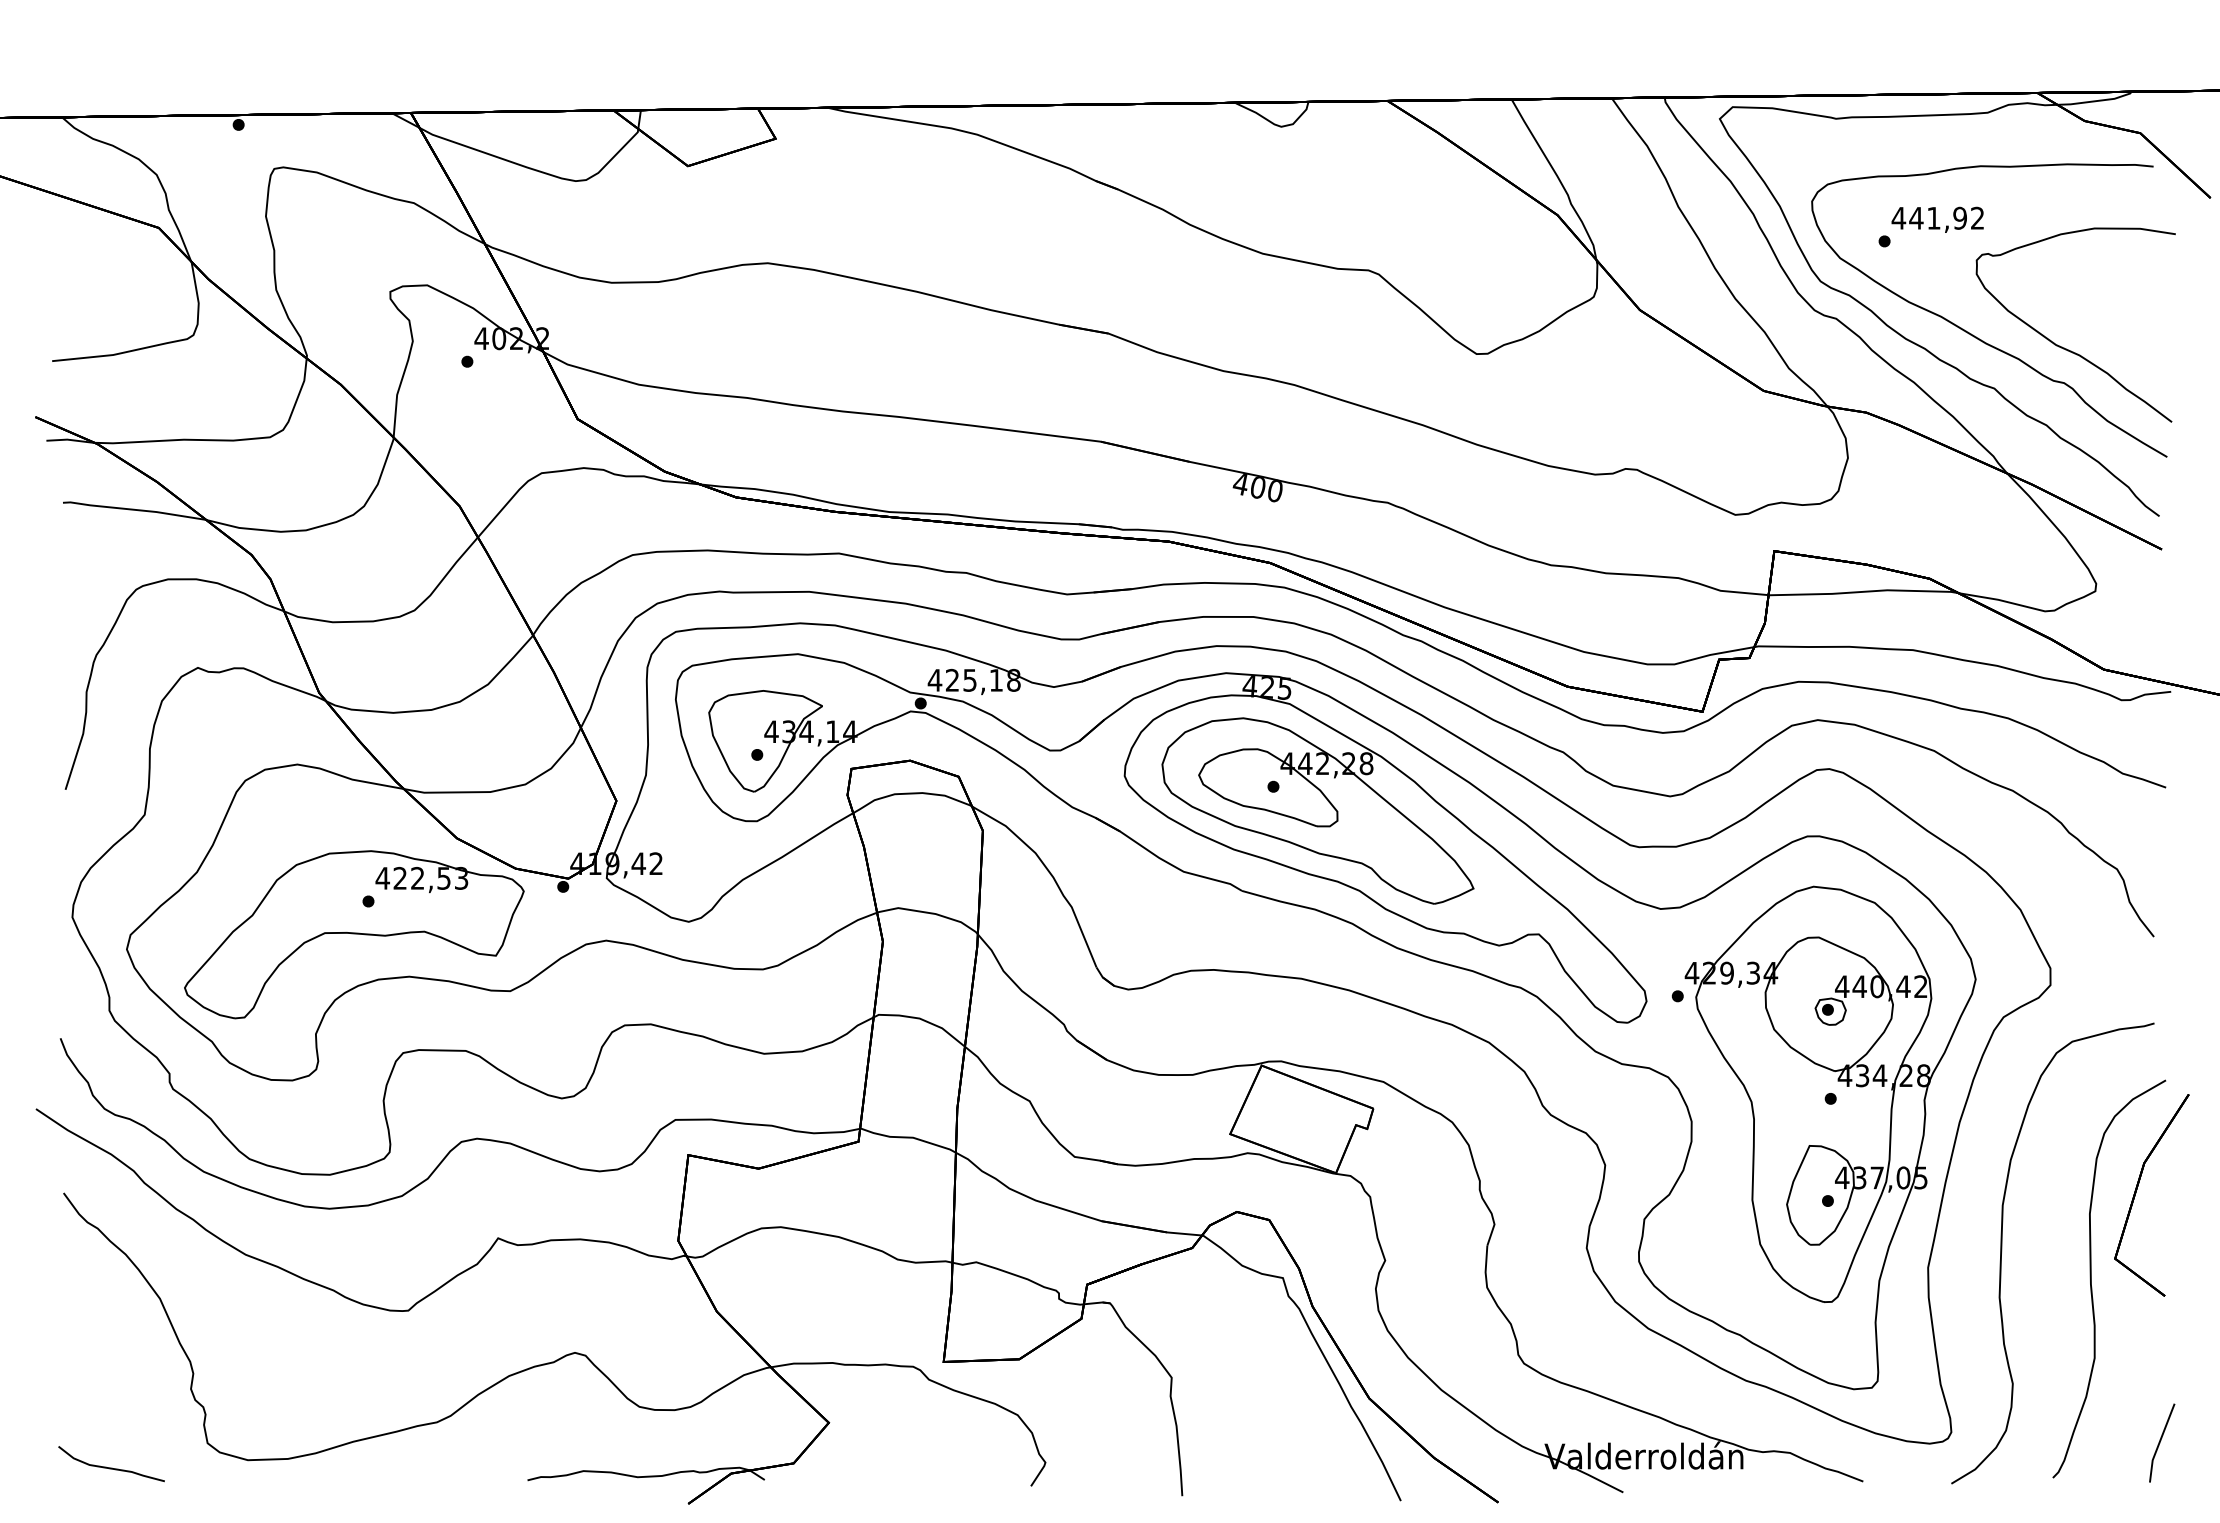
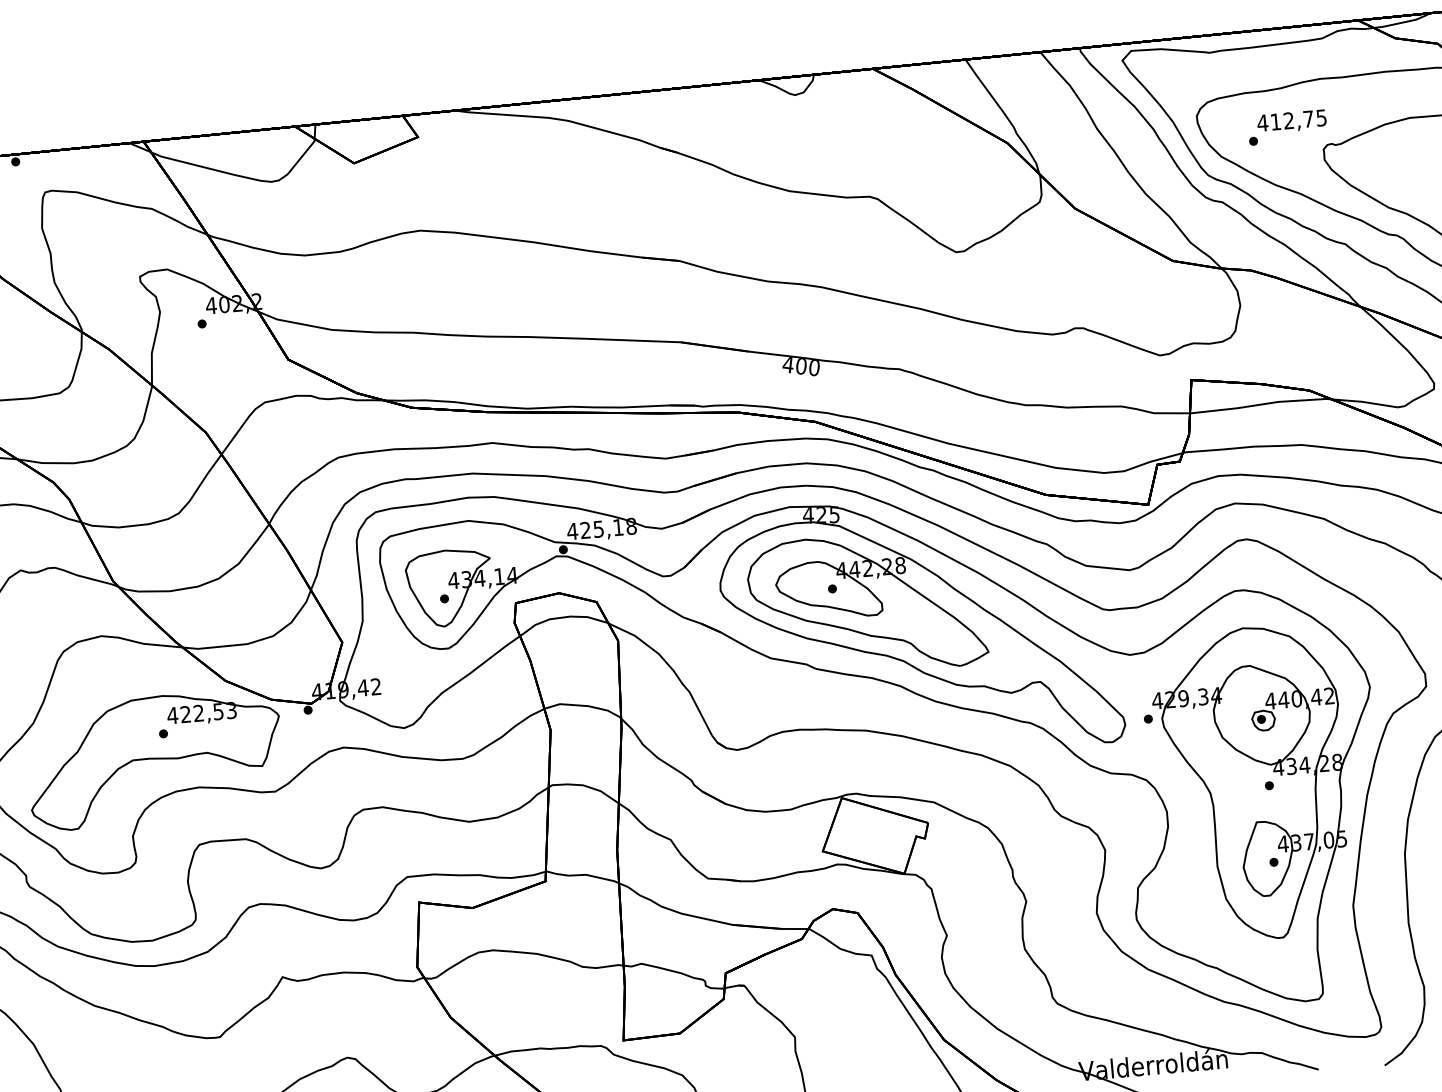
text: (1946, 217) -> (1298, 119), 441,92 -> 412,75

